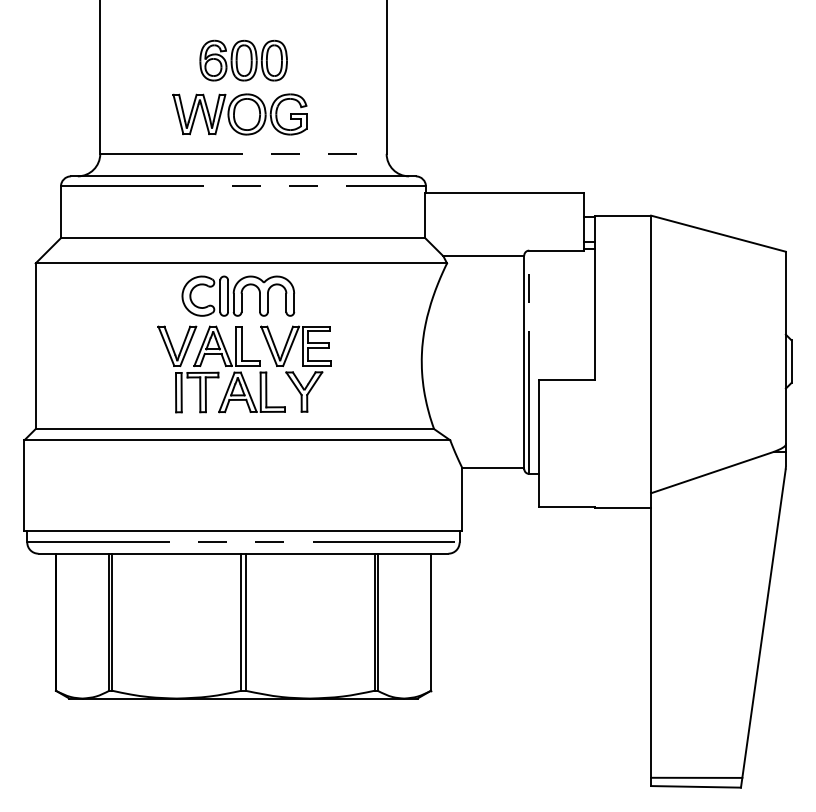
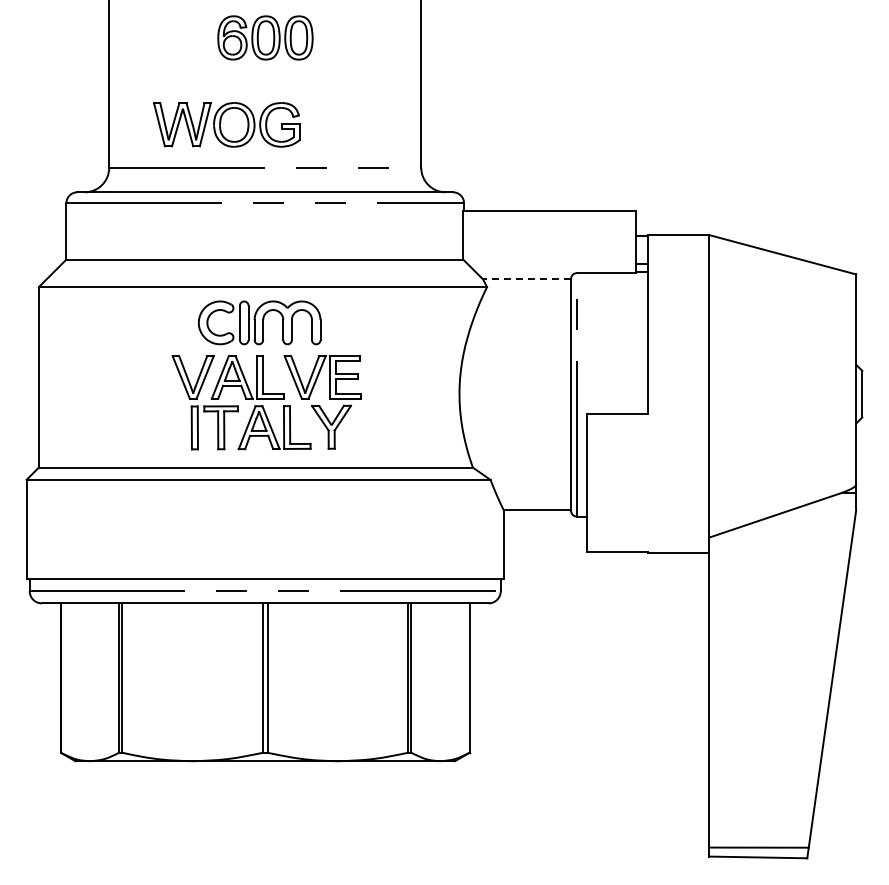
part: (243, 60) -> (265, 37), moved
part: (239, 114) -> (226, 124), moved
line: (483, 256) -> (526, 279), solid -> dashed

